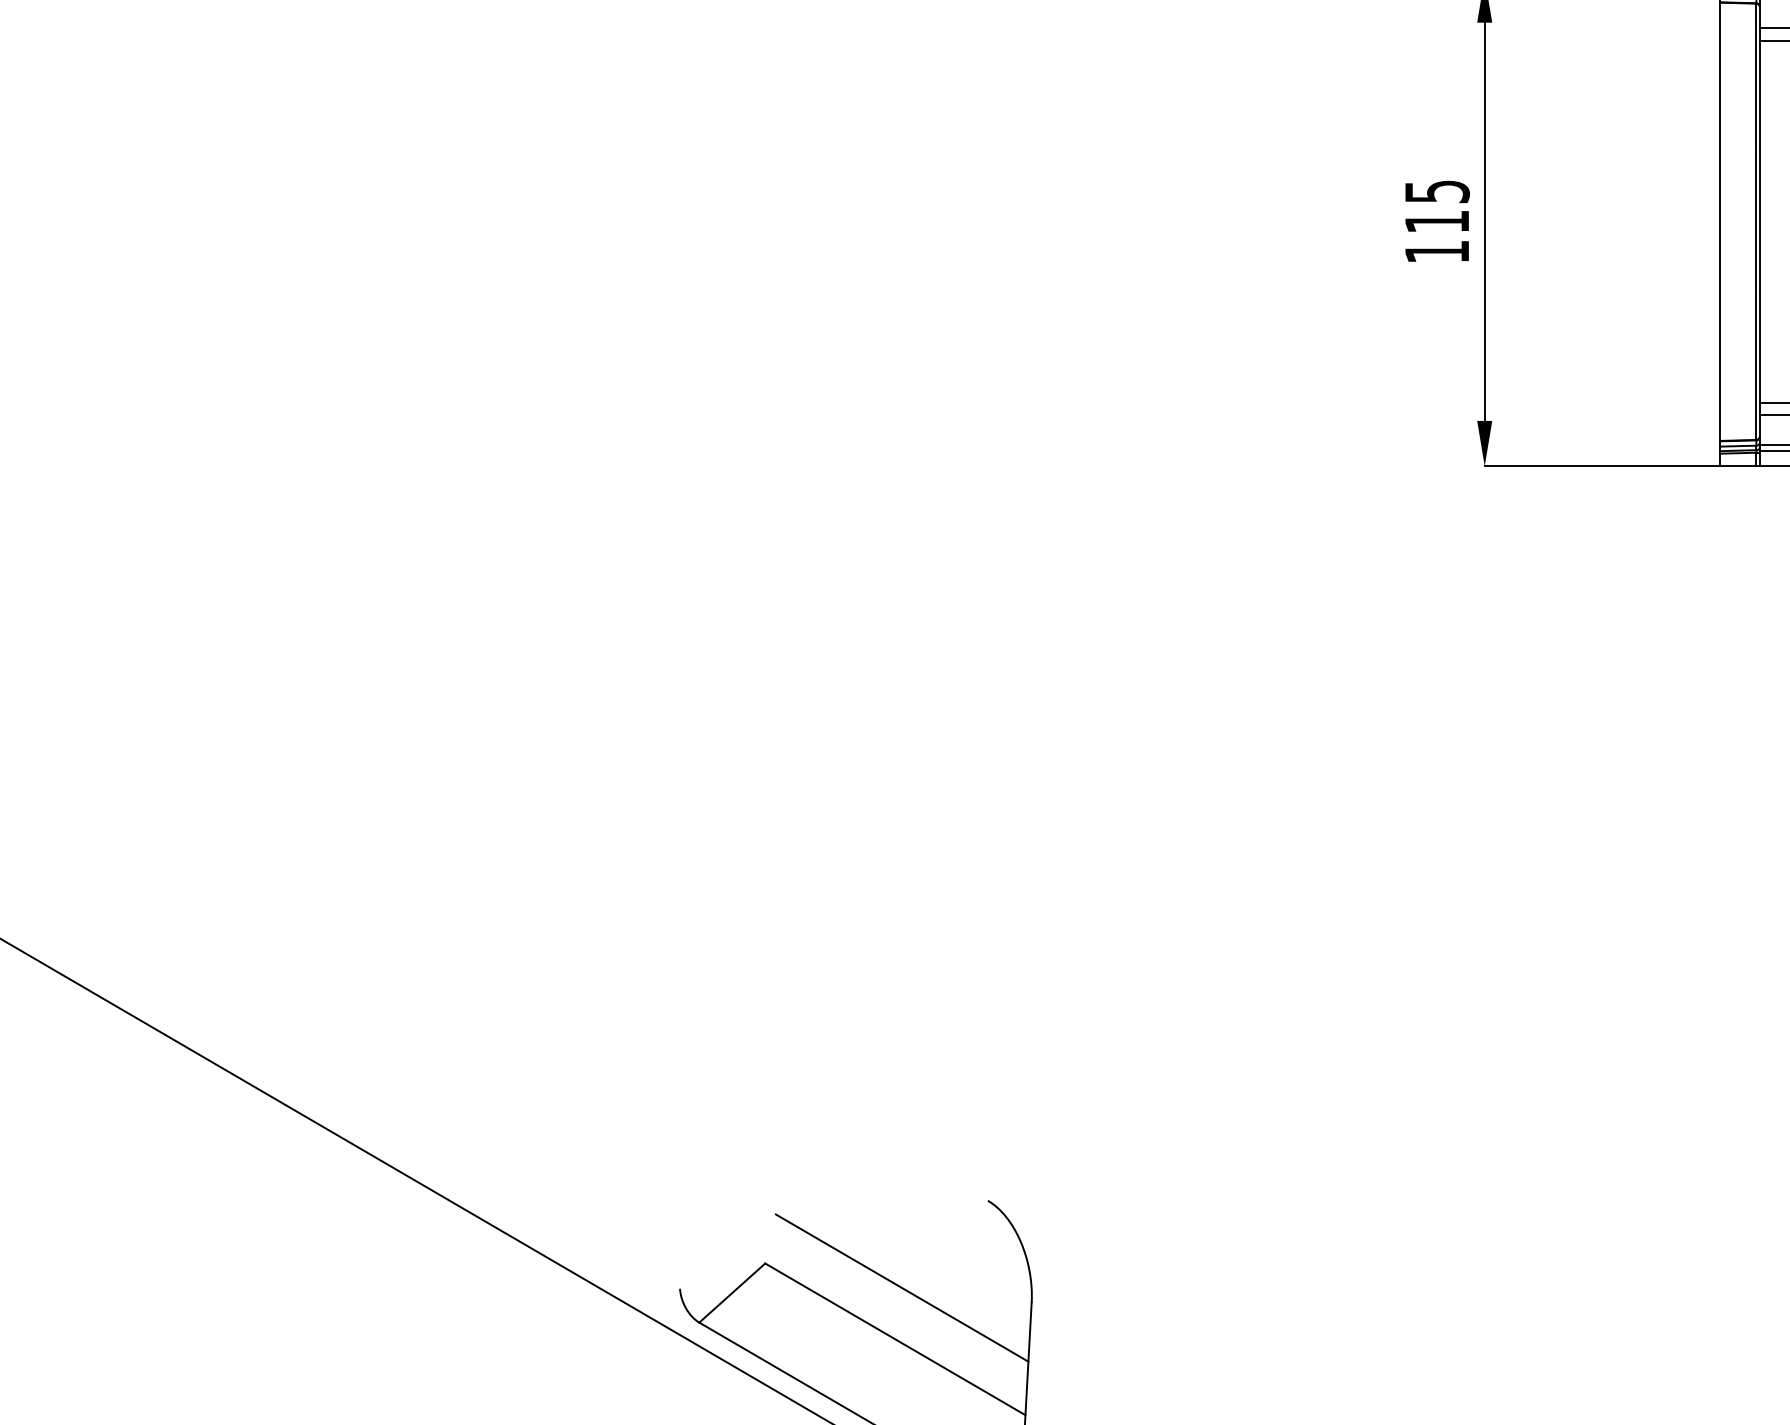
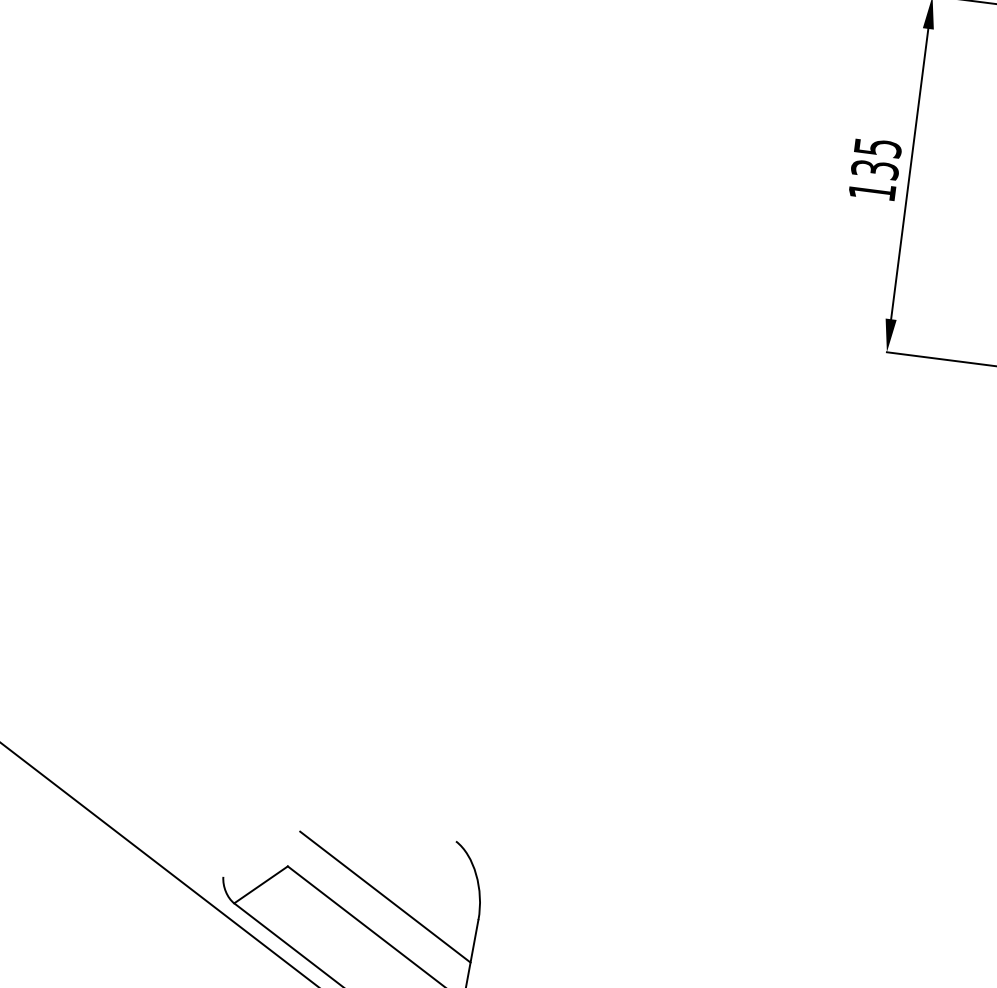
text: (1436, 221) -> (874, 169), 115 -> 135

